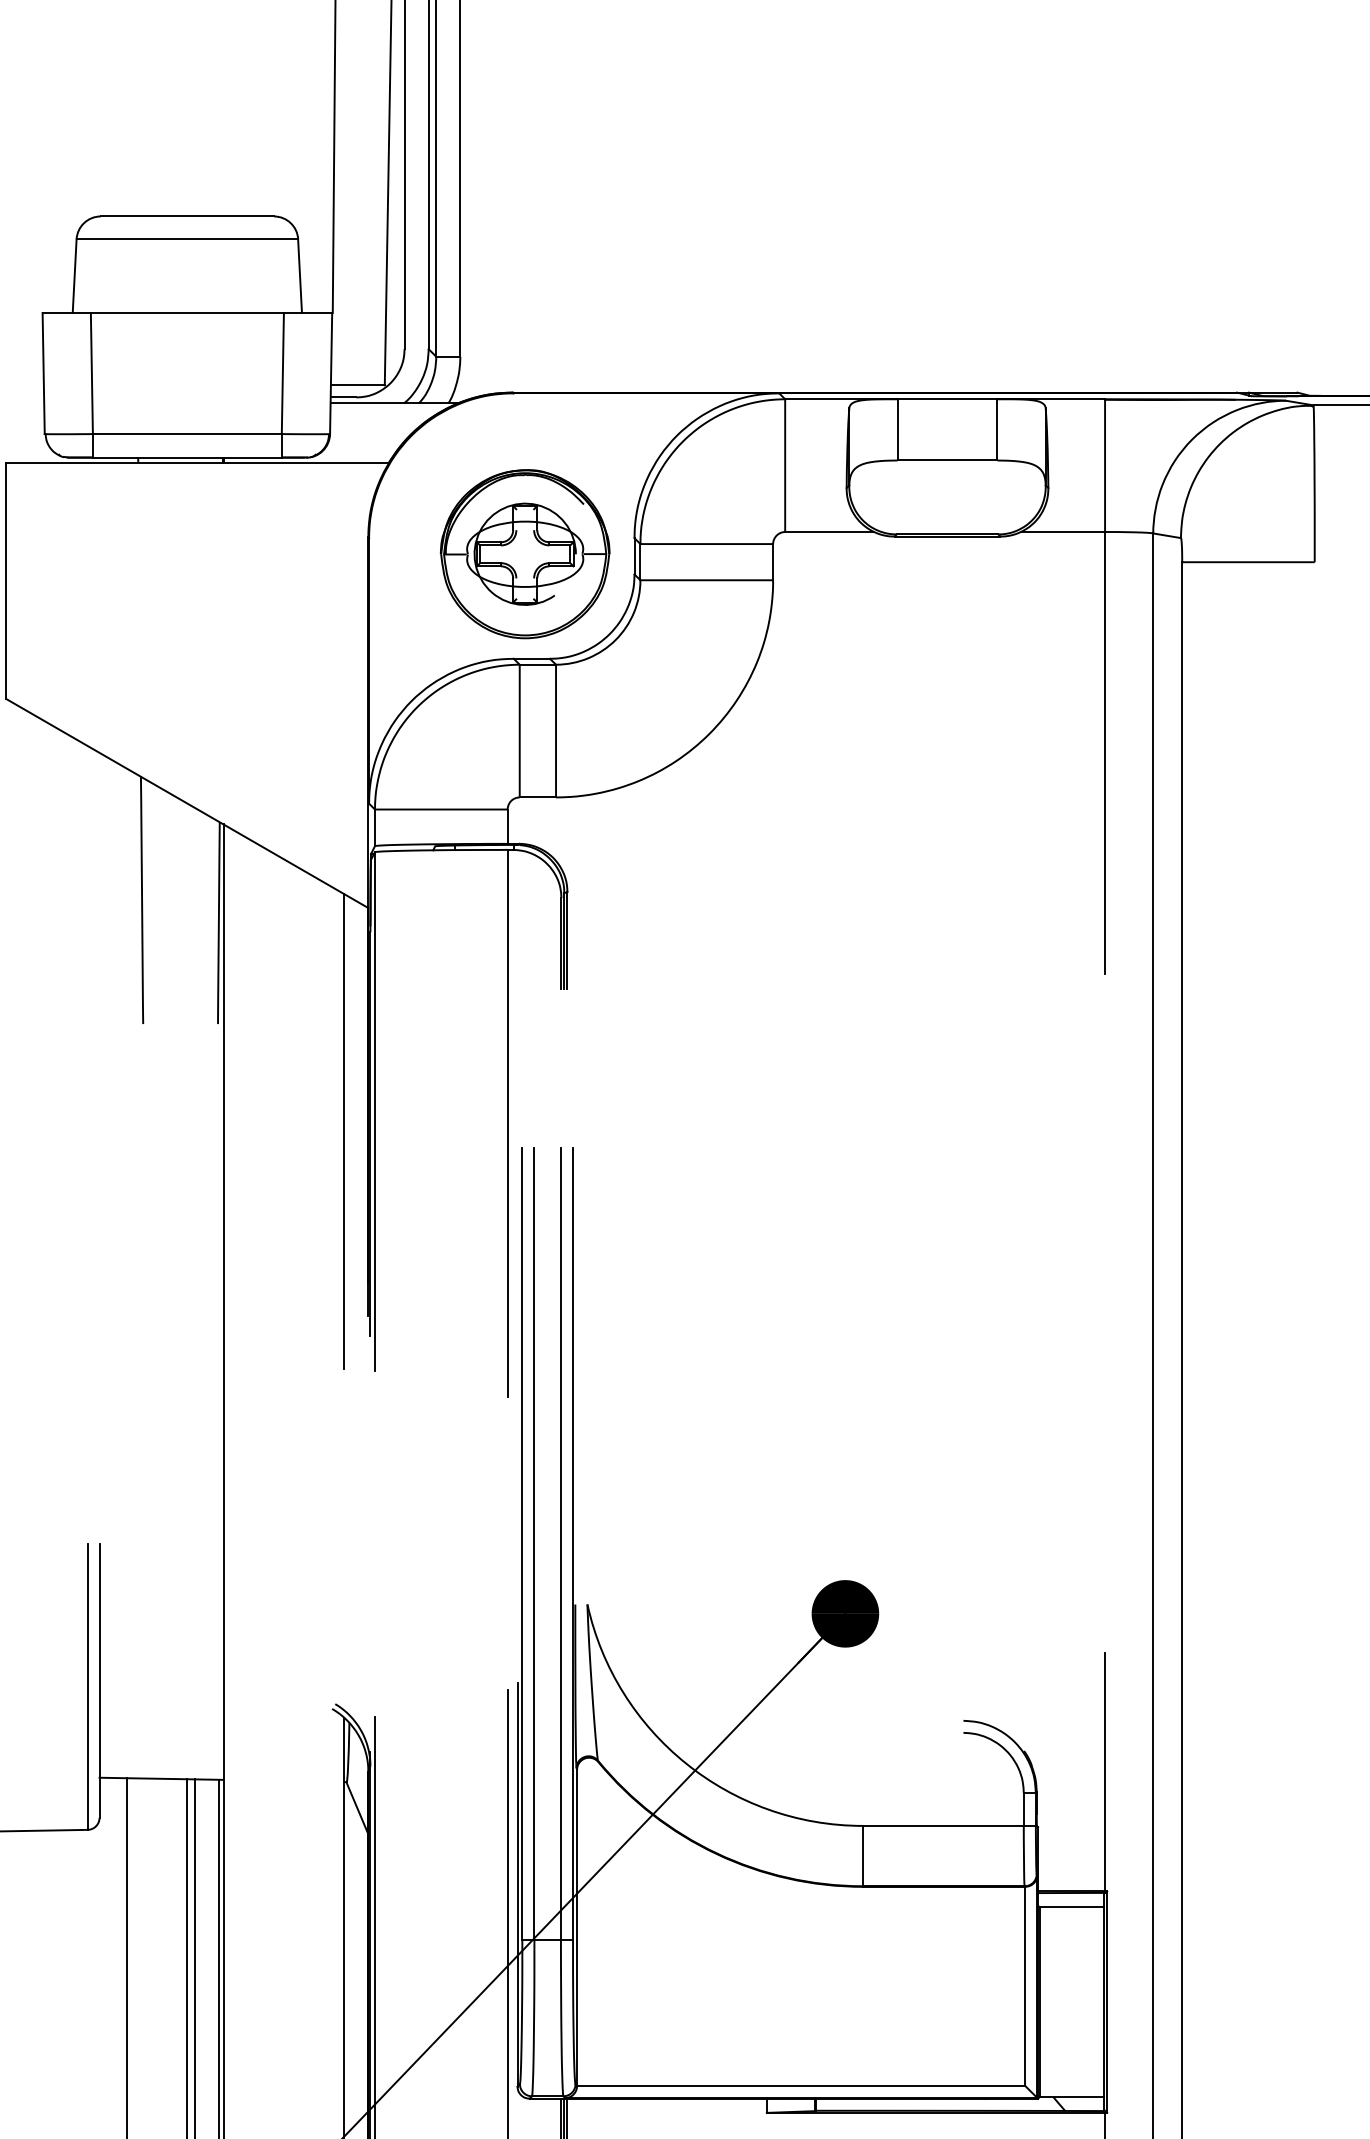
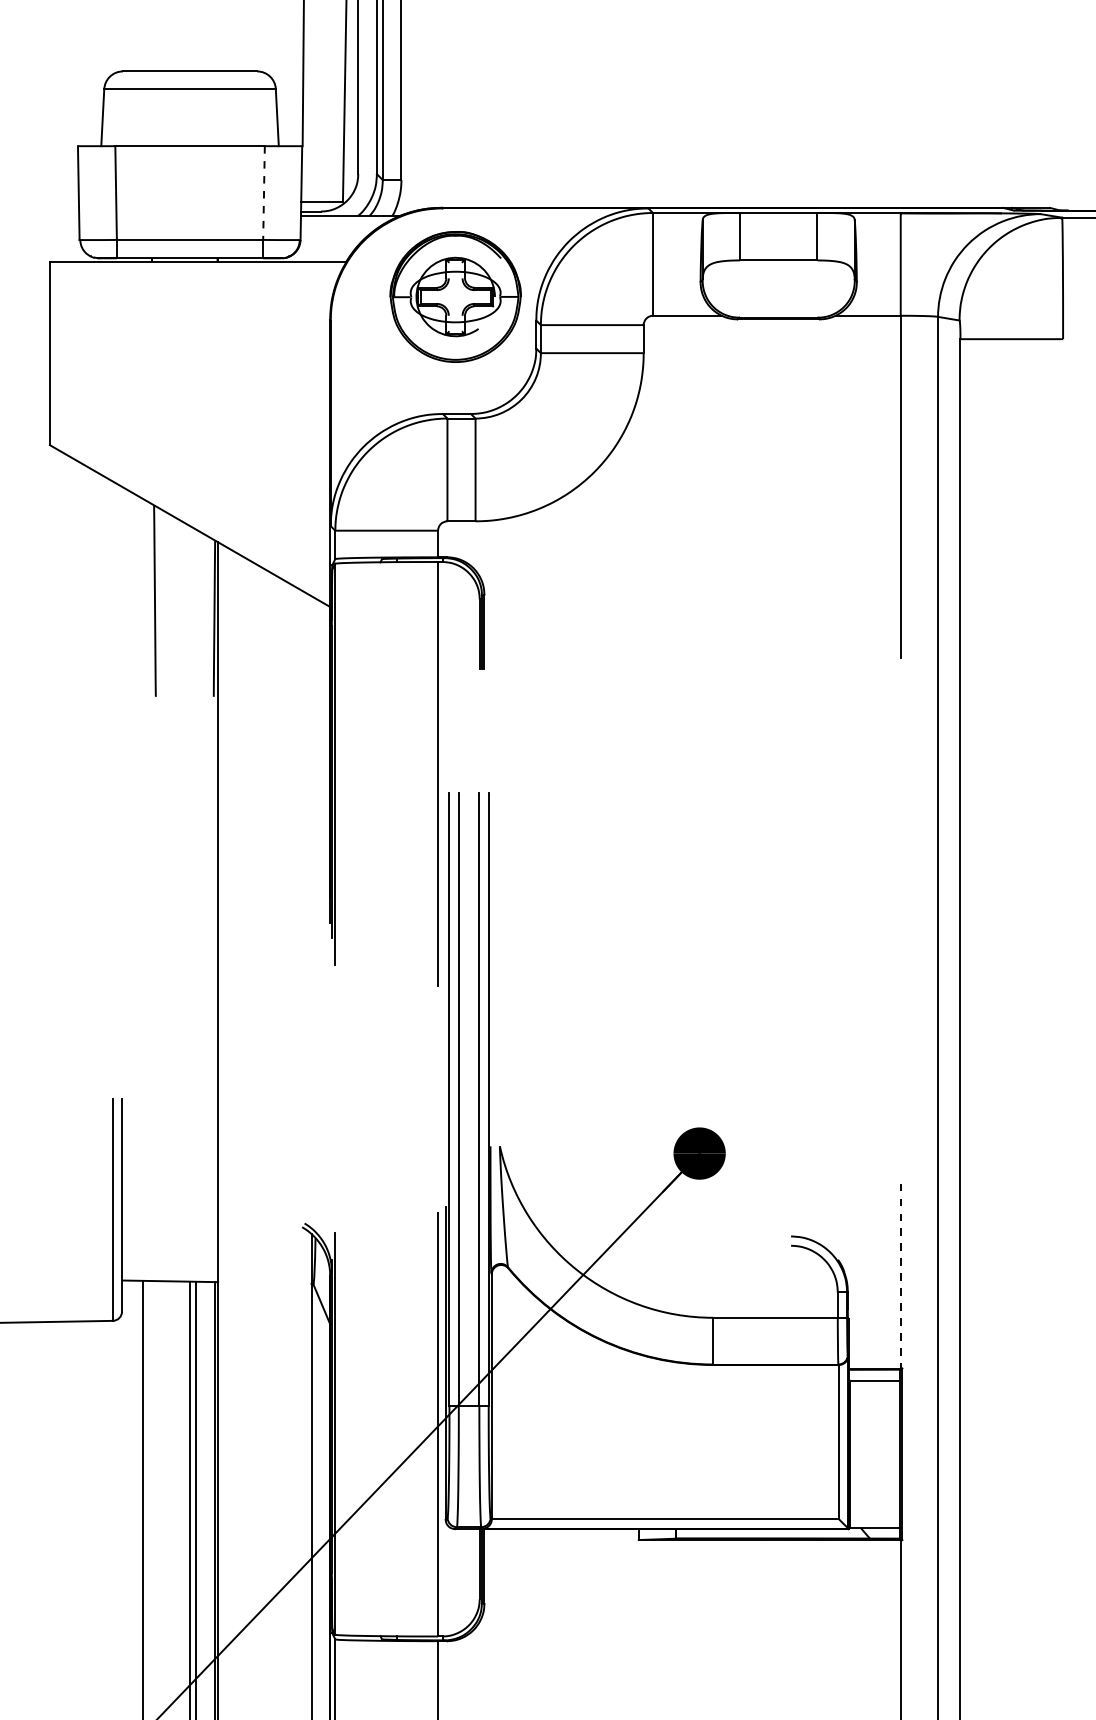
line: (283, 374) -> (264, 193), solid -> dashed
part: (524, 553) -> (455, 296), moved
line: (344, 1132) -> (311, 780), removed
line: (1104, 1772) -> (900, 1276), solid -> dashed

